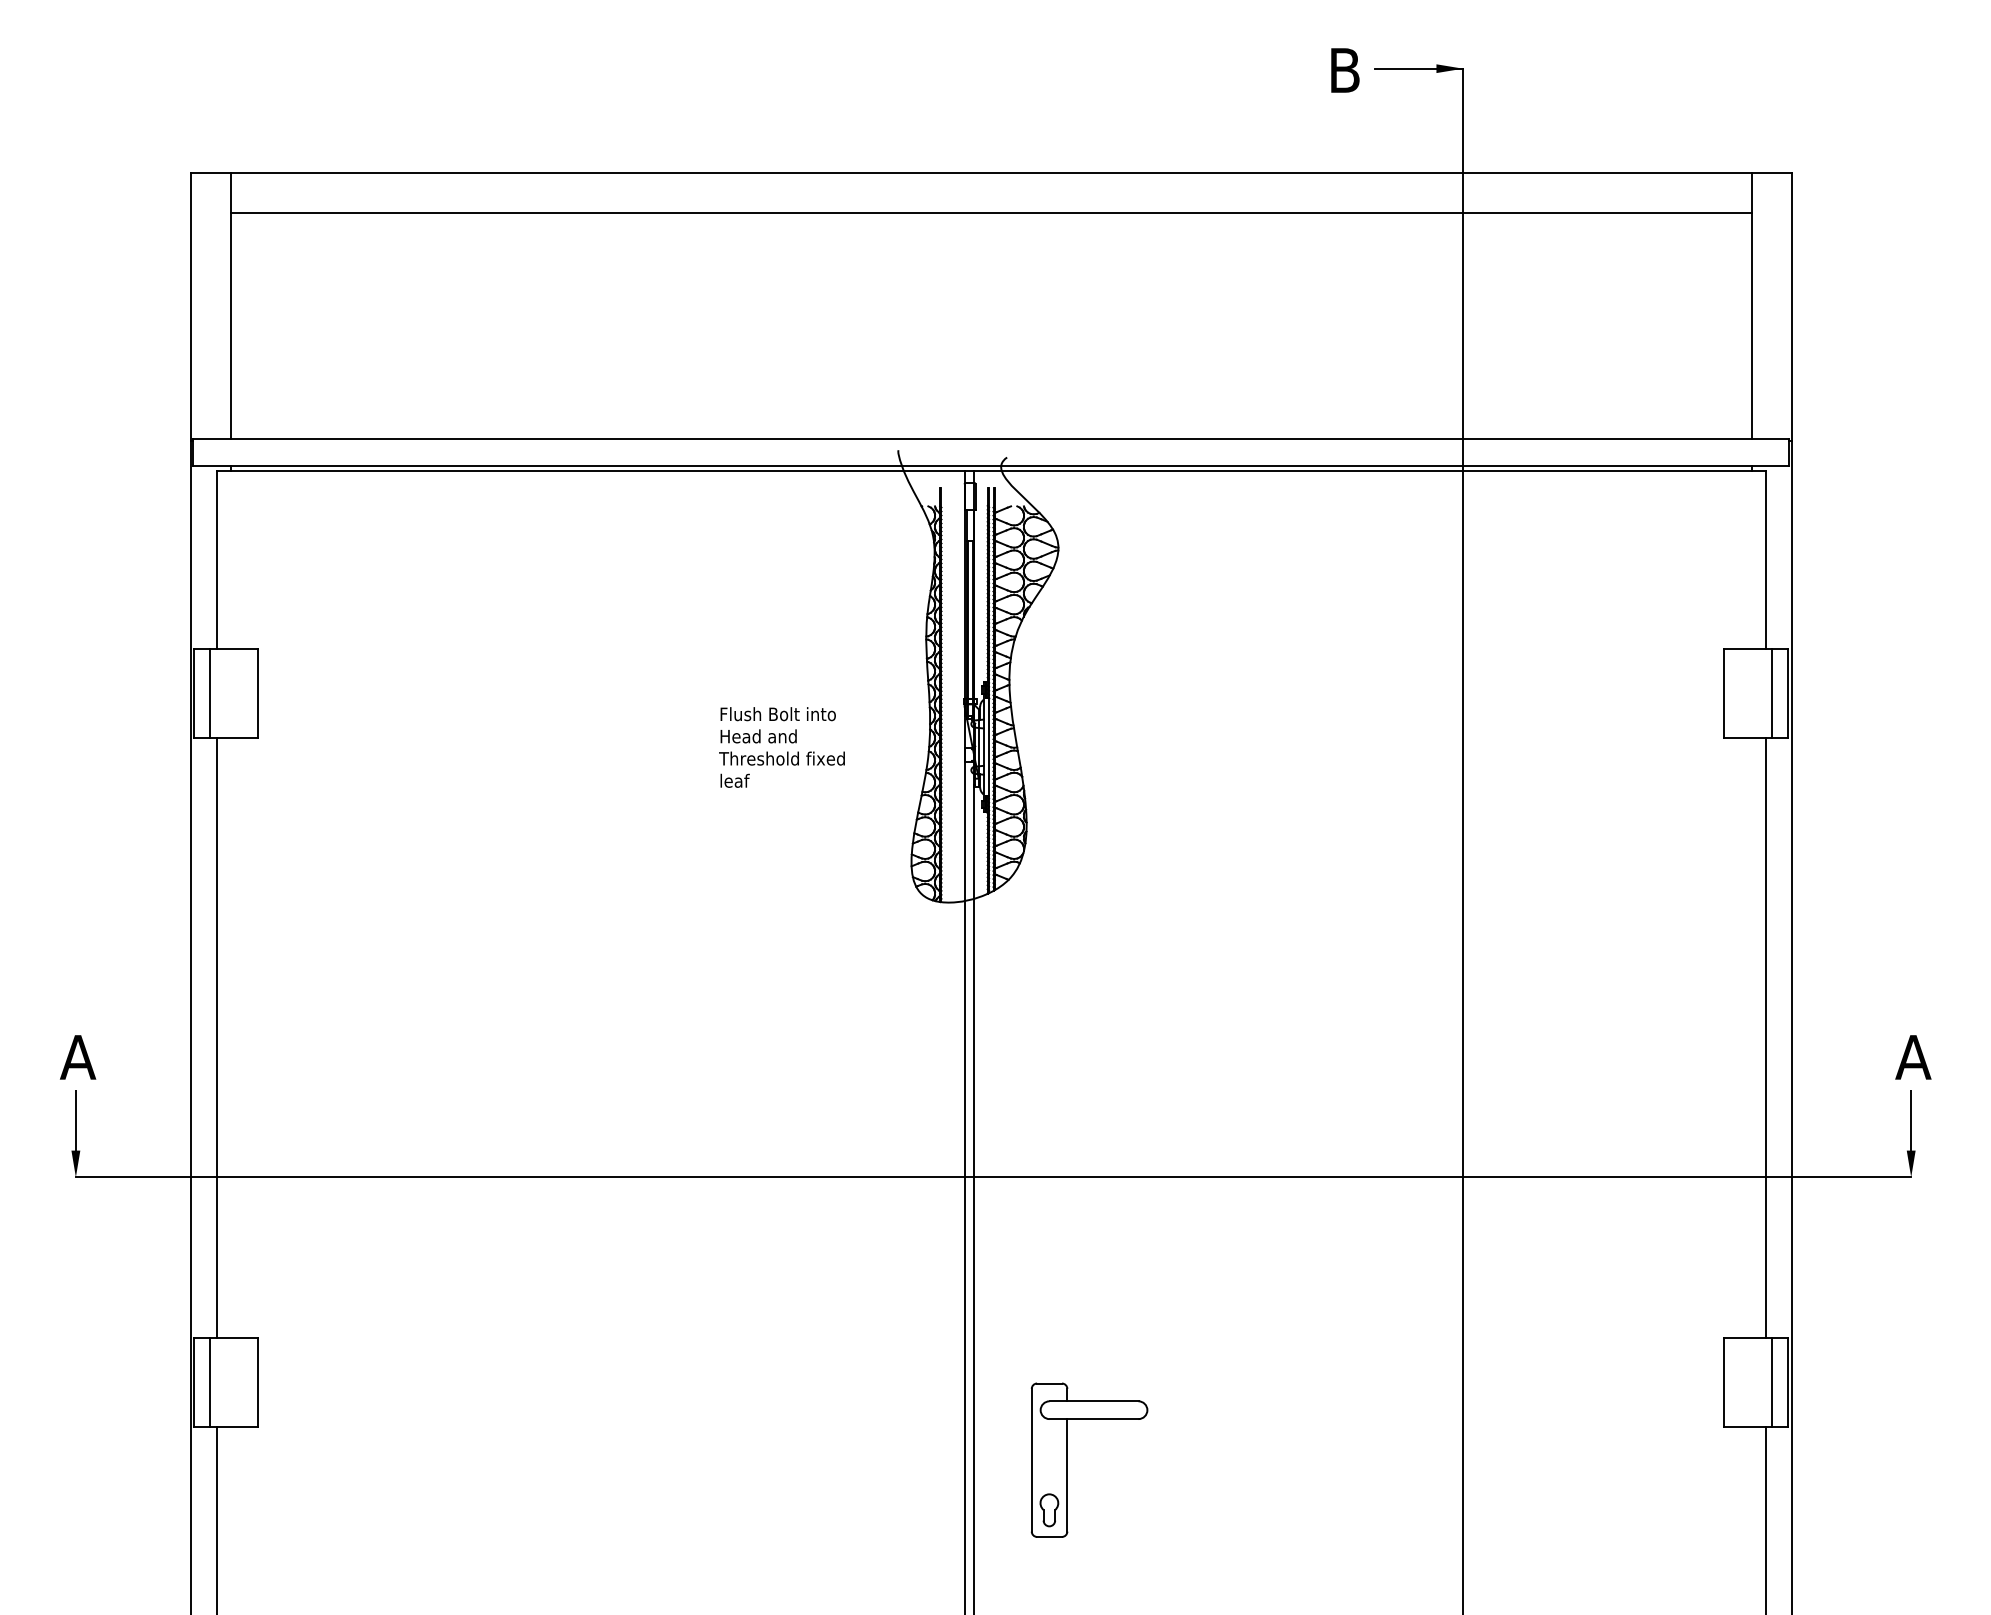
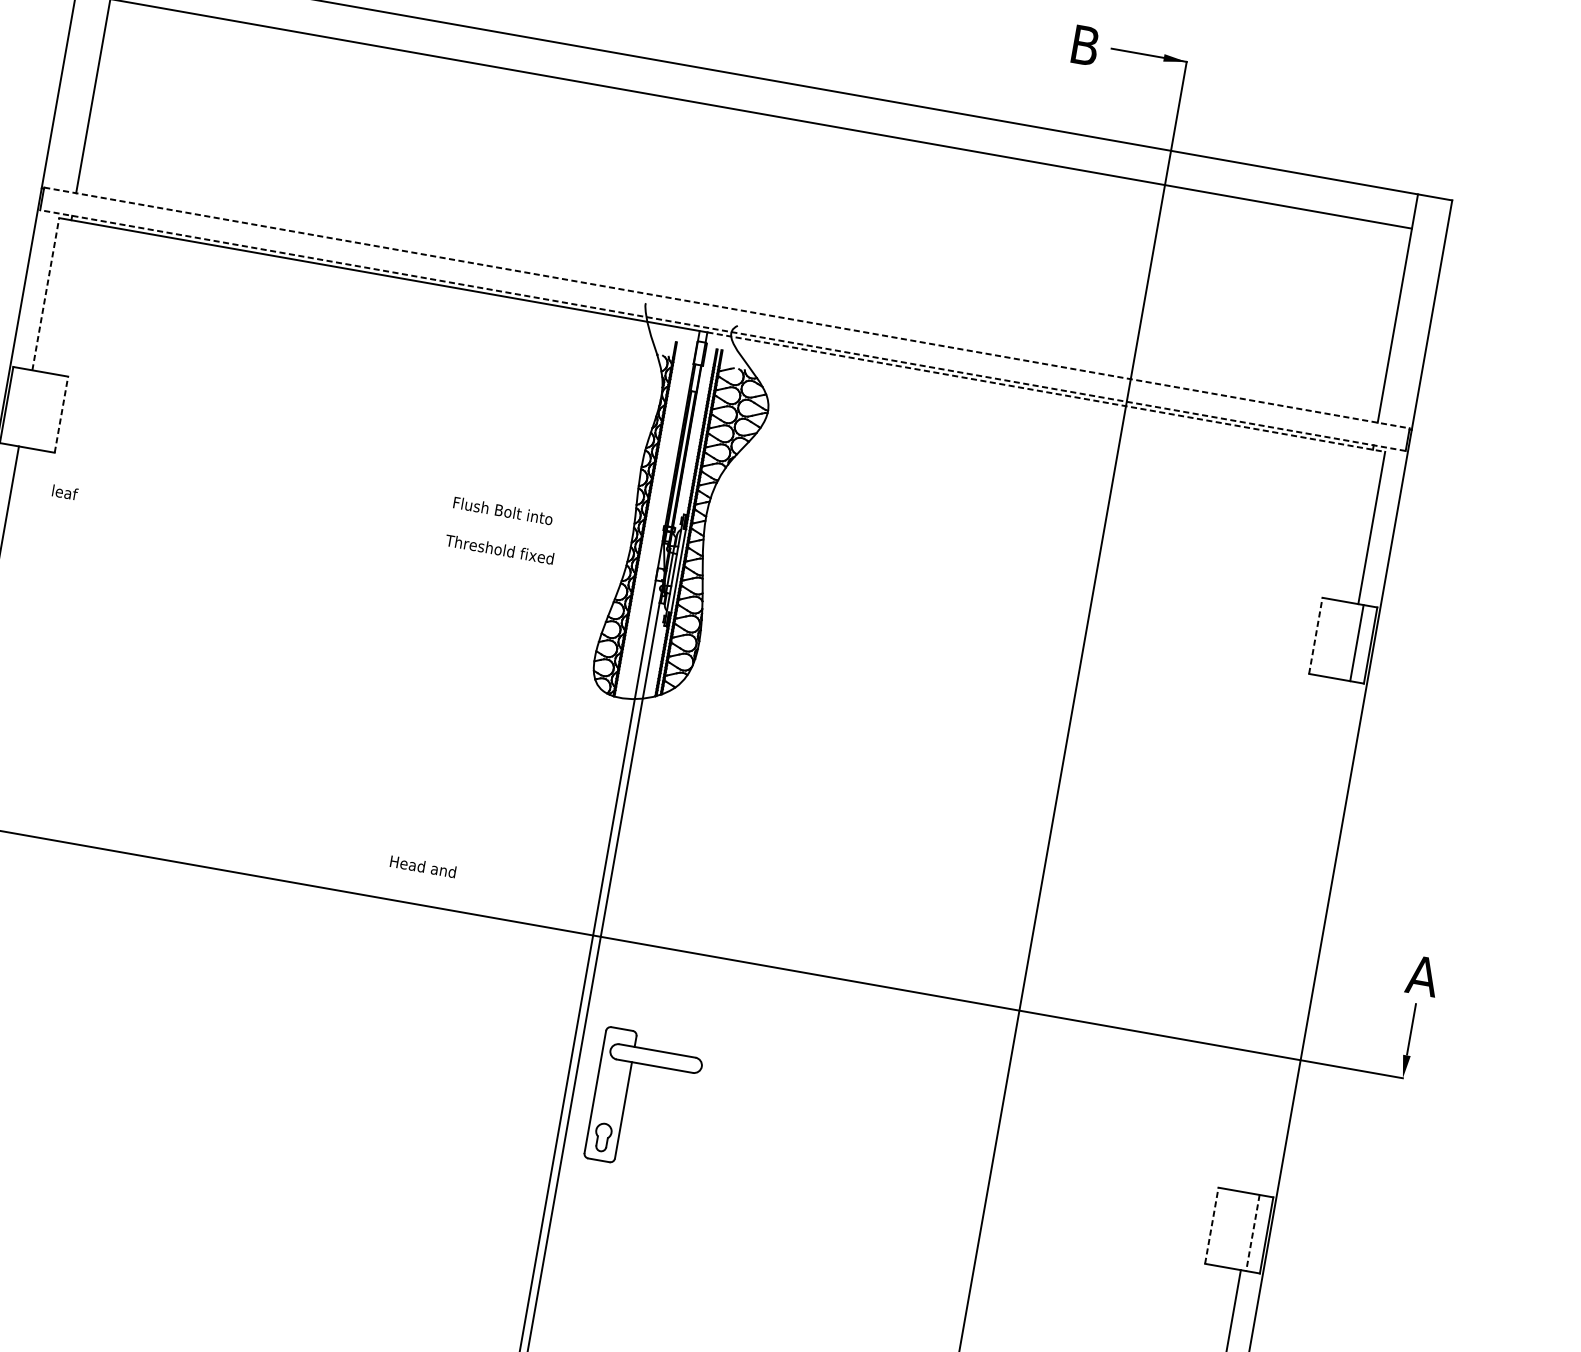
line: (991, 439) -> (727, 308), solid -> dashed
line: (991, 465) -> (723, 330), solid -> dashed
line: (1369, 471) -> (1045, 392), solid -> dashed
line: (216, 559) -> (45, 293), solid -> dashed
line: (210, 692) -> (20, 406), removed
line: (258, 692) -> (61, 413), solid -> dashed
line: (1724, 692) -> (1316, 635), solid -> dashed
text: (758, 736) -> (423, 866), moved
text: (734, 780) -> (64, 492), moved
line: (1765, 1037) -> (1299, 936), removed
line: (1724, 1382) -> (1212, 1225), solid -> dashed
line: (1772, 1383) -> (1253, 1233), solid -> dashed
part: (1067, 1459) -> (626, 1096), moved

